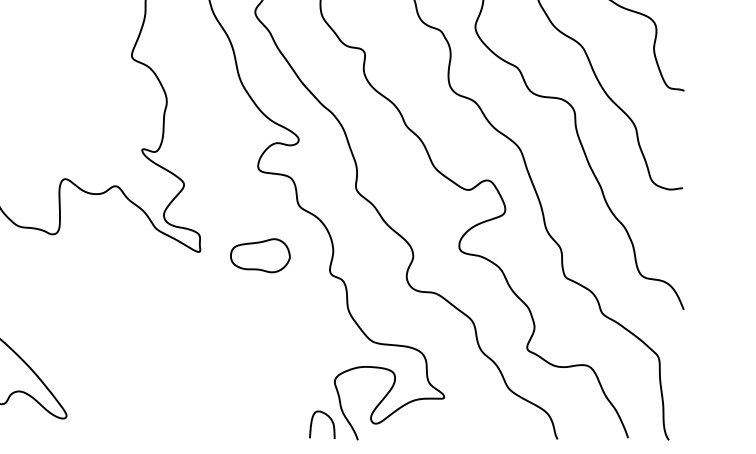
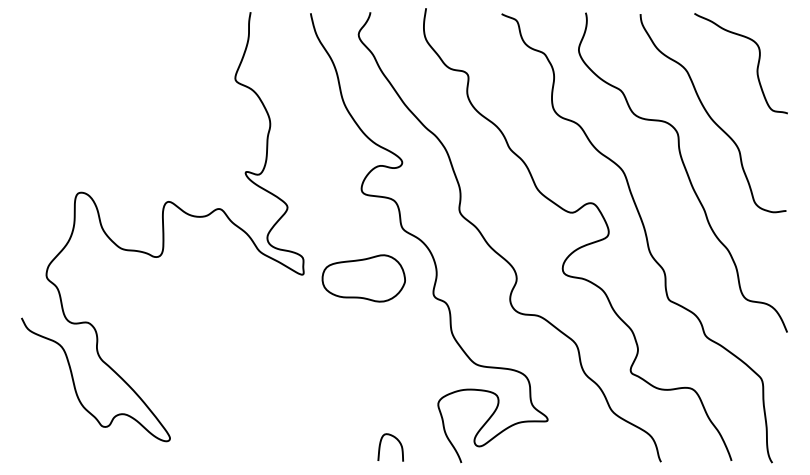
part: (260, 255) -> (363, 278), size x1.4
curve: (330, 419) -> (398, 442), moved

